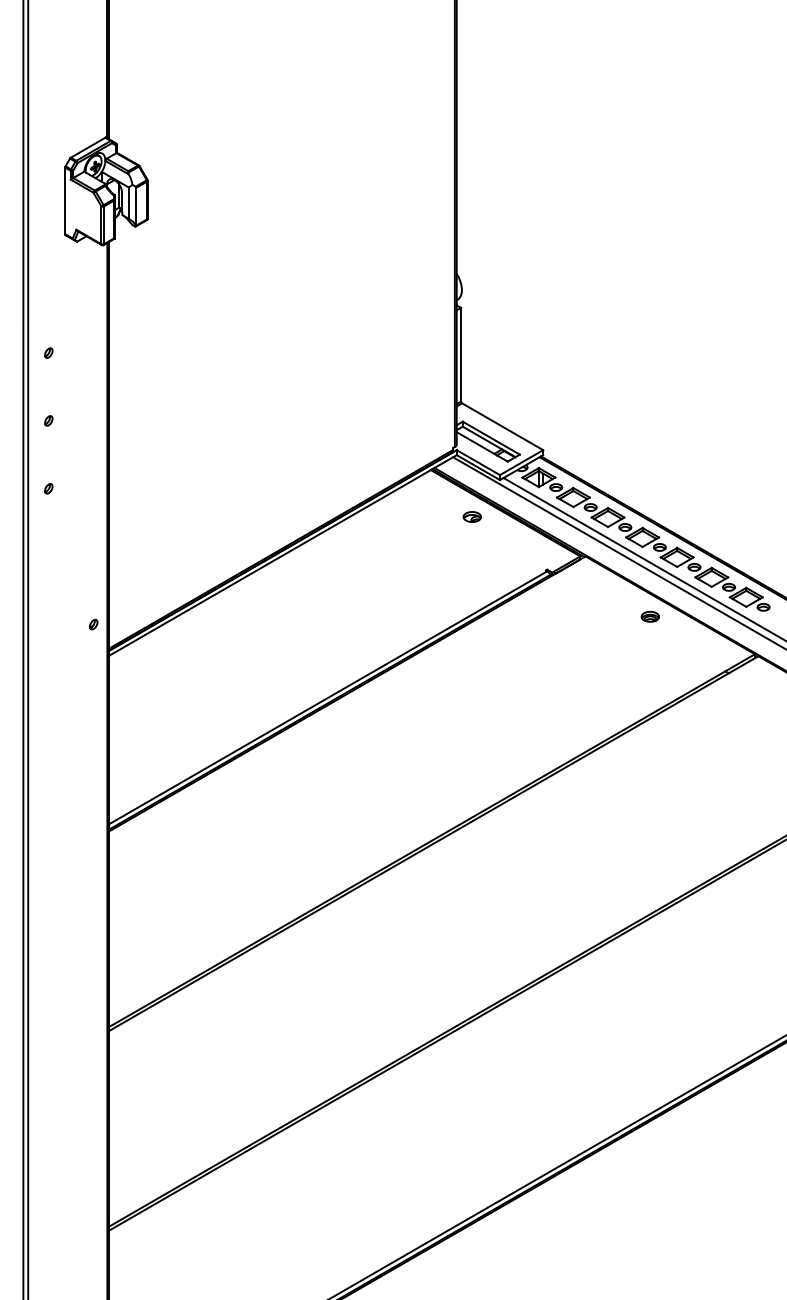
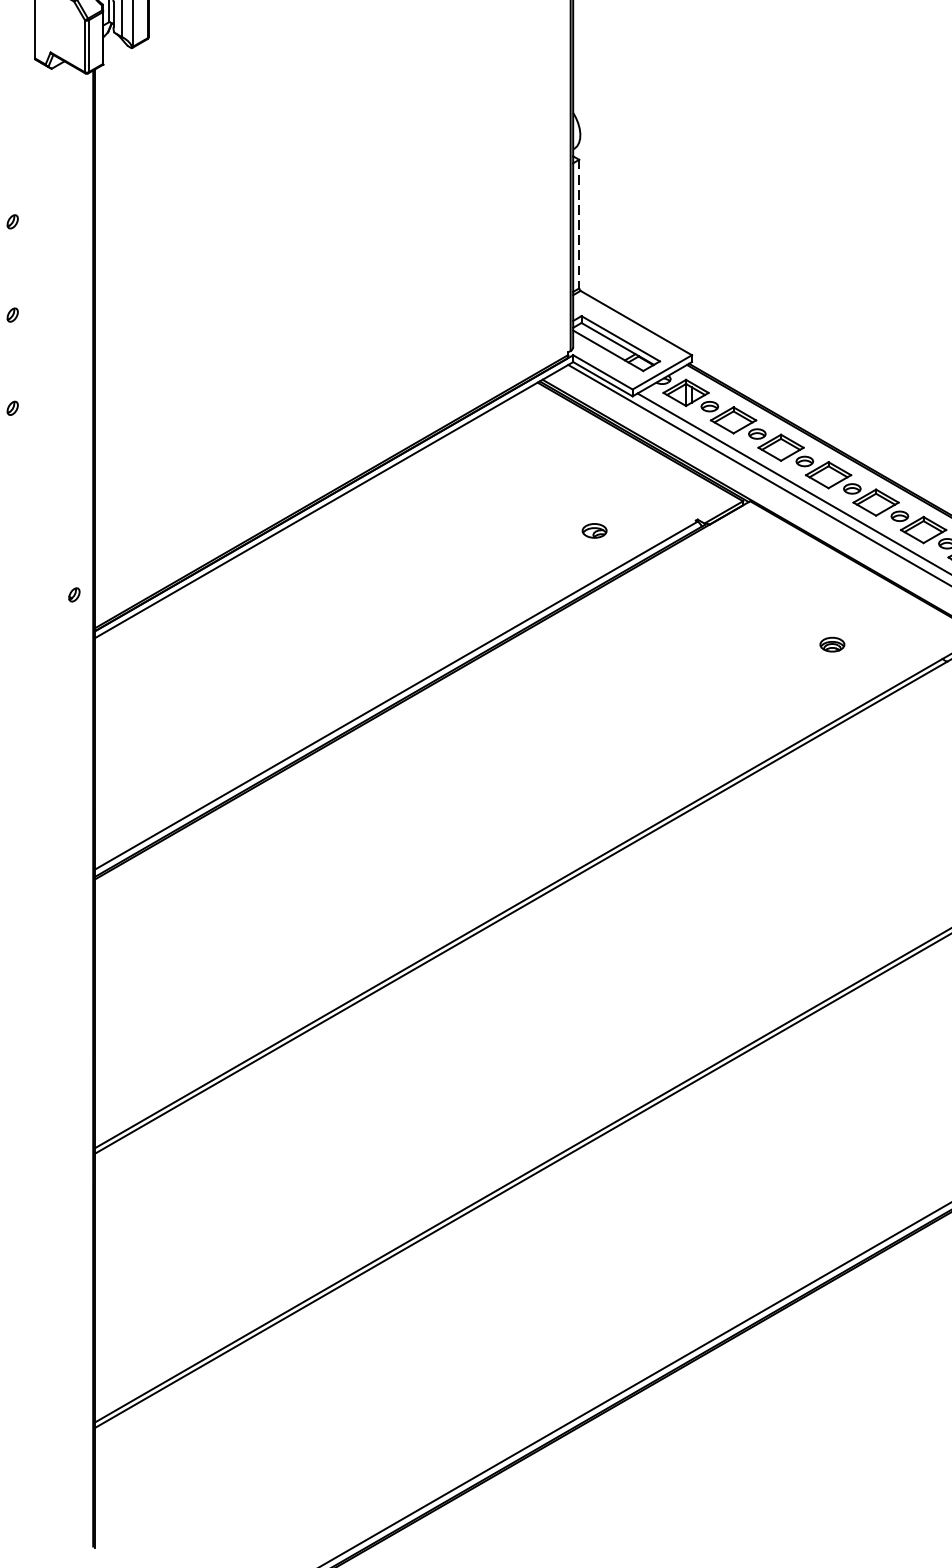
line: (461, 354) -> (579, 223), solid -> dashed
part: (471, 516) -> (593, 530), moved
part: (649, 616) -> (831, 644), moved

